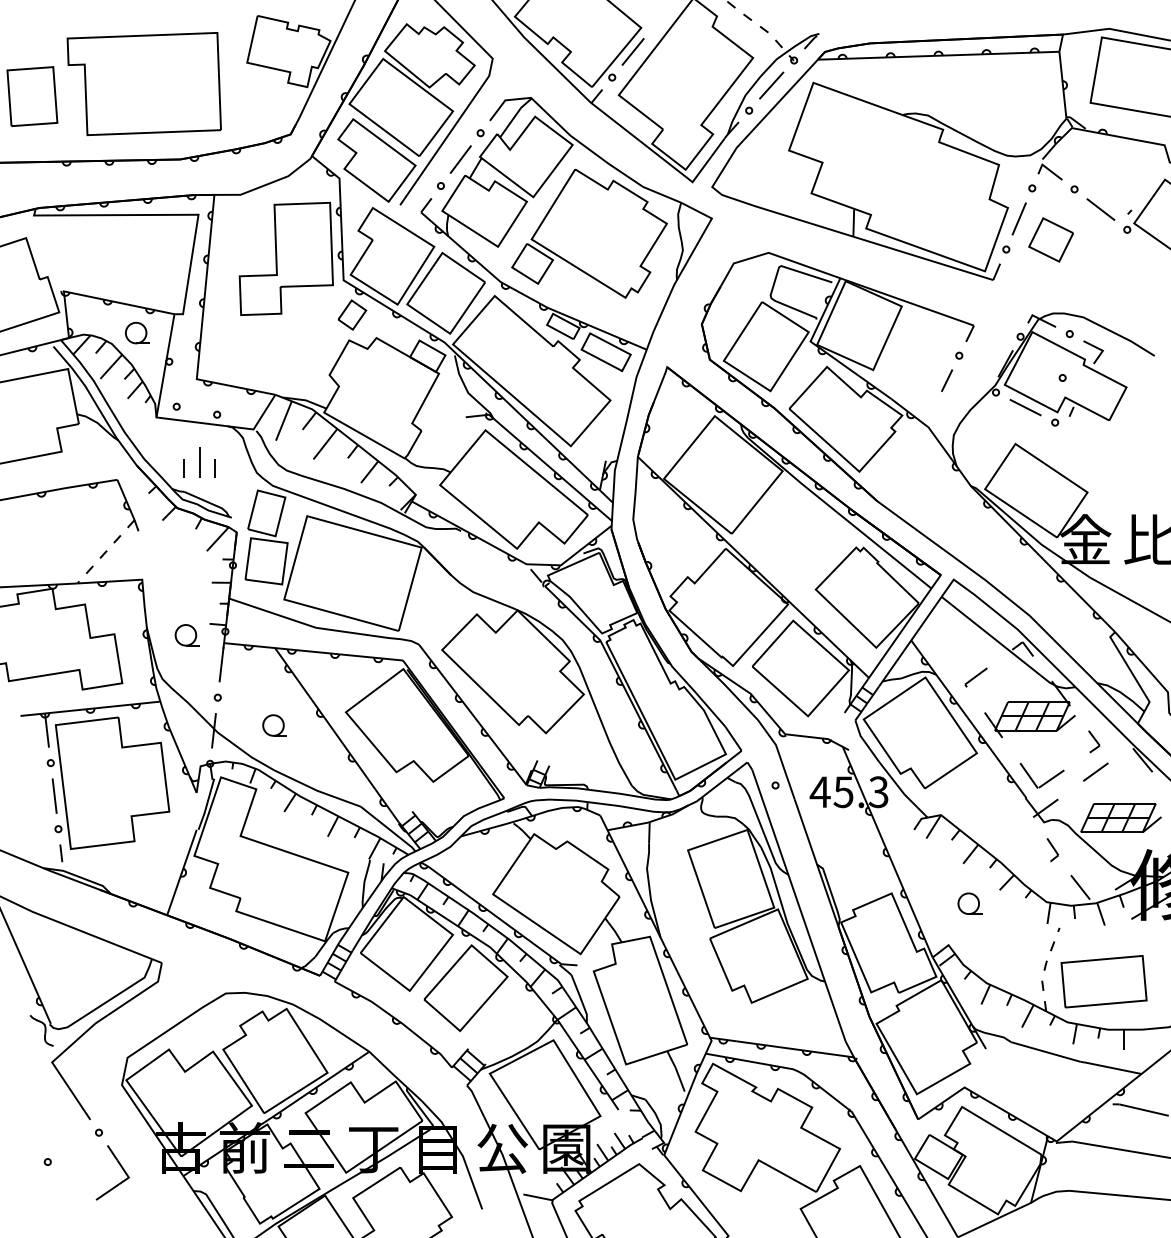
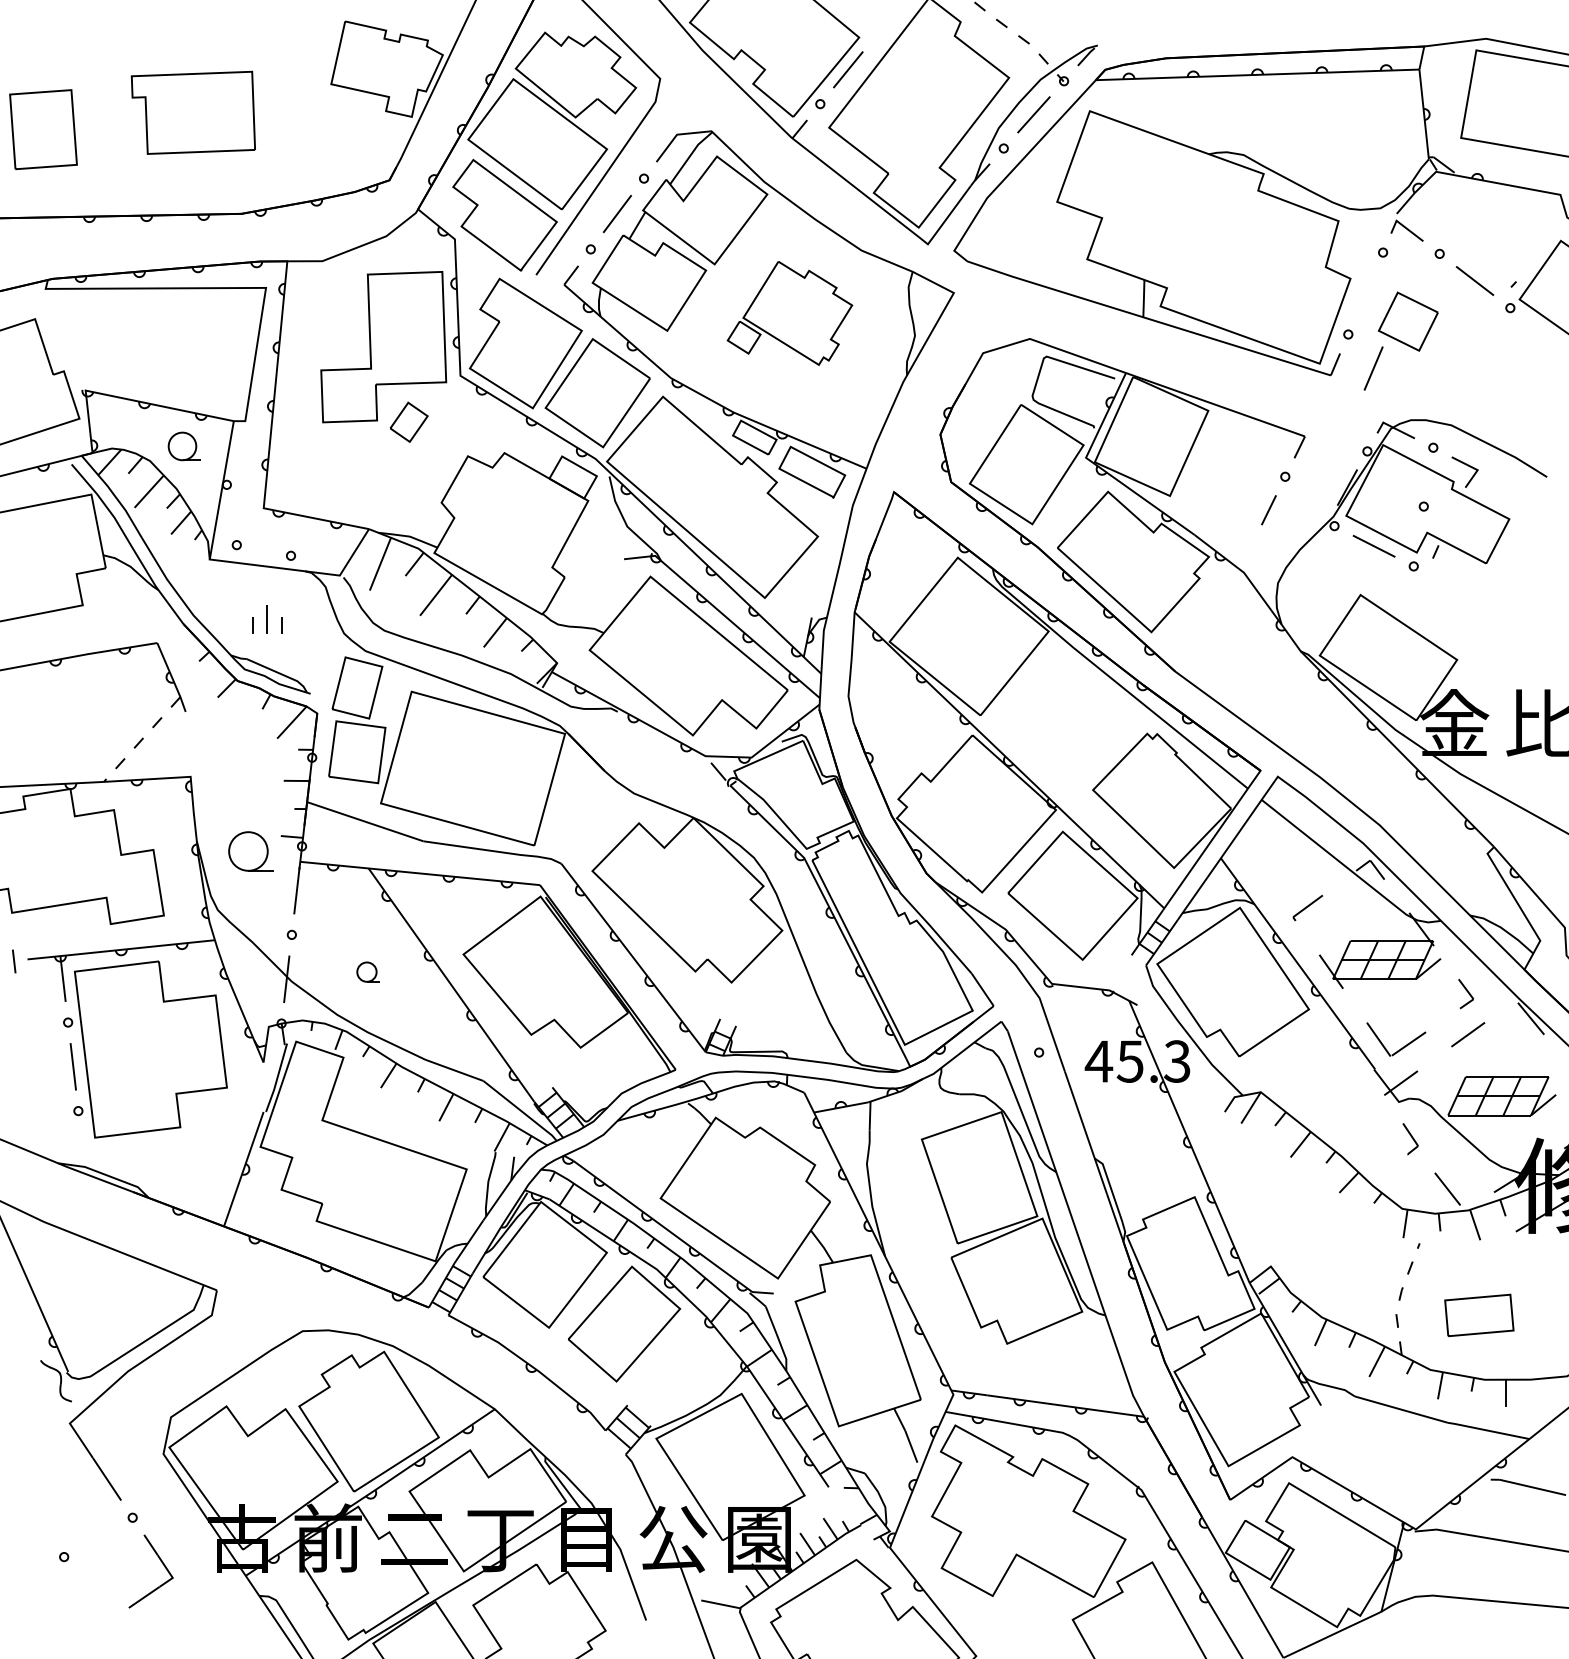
part: (144, 83) -> (193, 112), size x0.6
line: (1019, 218) -> (1373, 368), moved
part: (589, 233) -> (789, 313), size x0.6
part: (351, 314) -> (408, 421), moved
part: (199, 462) -> (267, 619), size x0.7
part: (186, 634) -> (250, 850), size x1.4
part: (274, 724) -> (367, 971), size x0.7
line: (61, 853) -> (14, 961), moved
part: (969, 903) -> (1299, 1210), removed
part: (1104, 981) -> (1479, 1315), size x0.6

